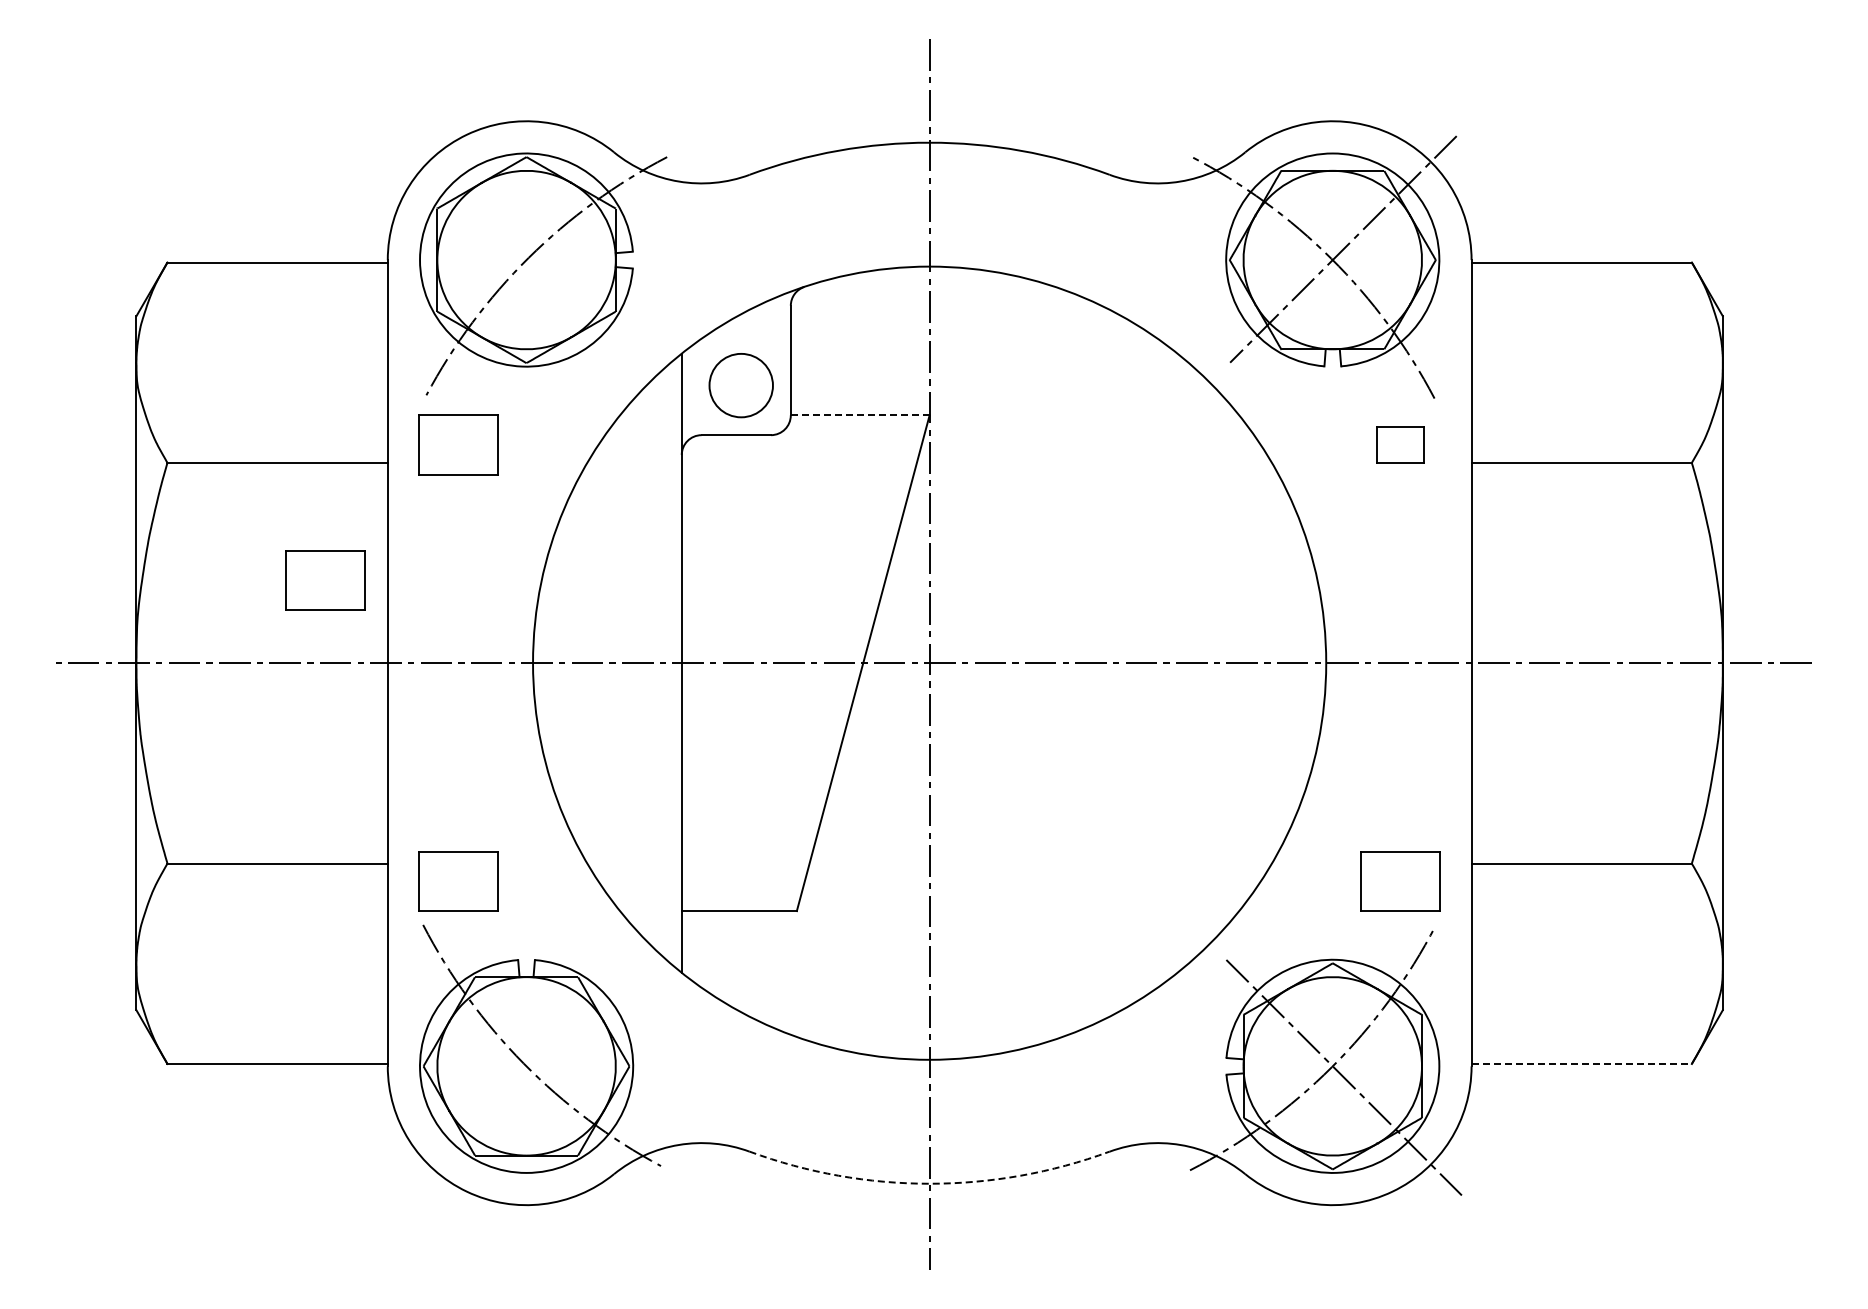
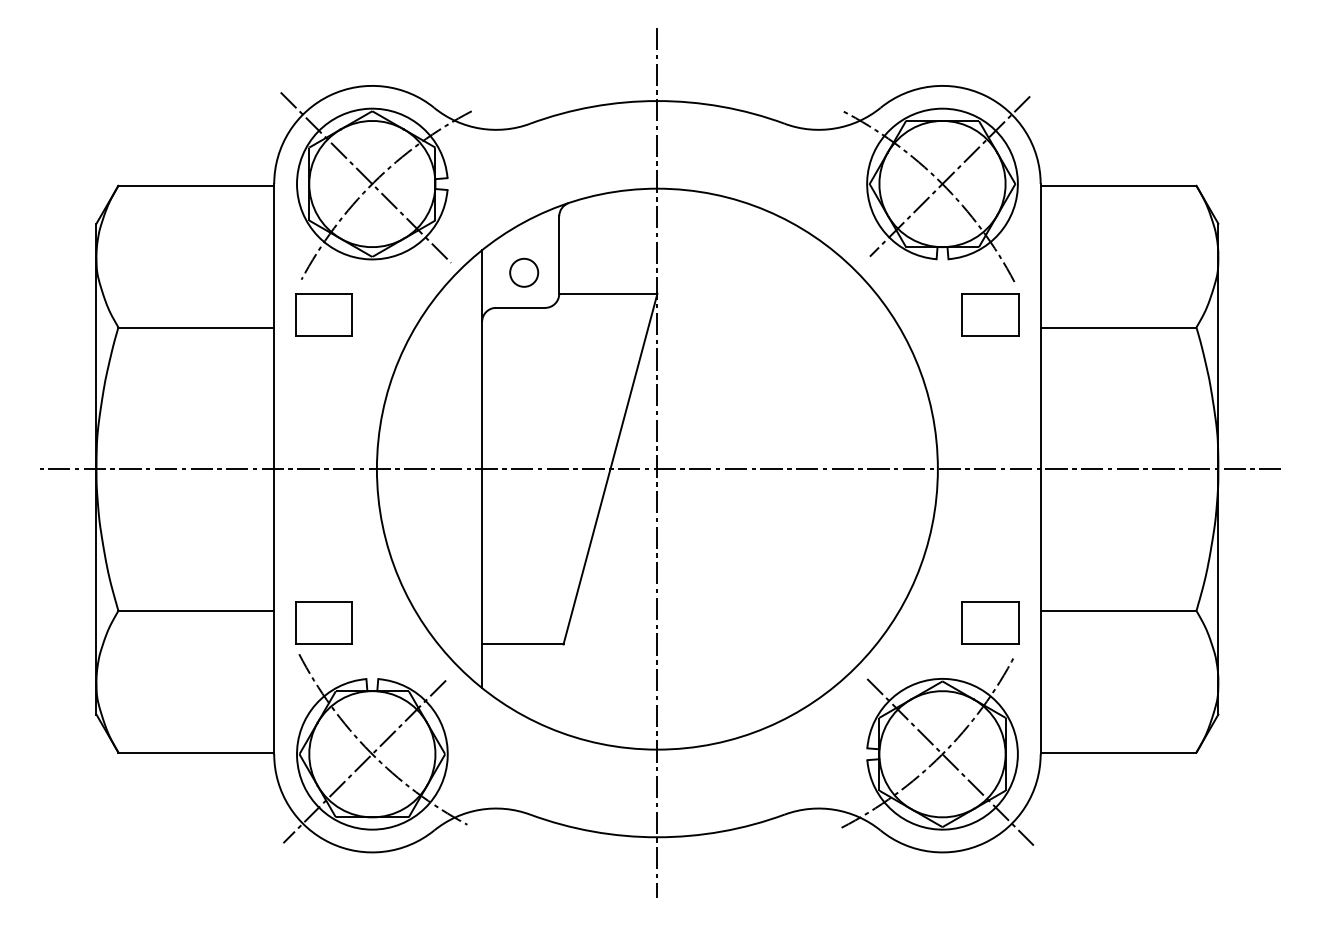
line: (517, 250) -> (365, 177), added
circle: (741, 385) -> (524, 272), size x0.62
line: (859, 415) -> (607, 293), dashed -> solid
part: (1400, 444) -> (990, 314), size x1.67
part: (325, 580) -> (230, 410), removed
line: (1582, 1063) -> (1119, 752), dashed -> solid
line: (515, 1077) -> (364, 762), added
arc: (929, 1183) -> (657, 837), dashed -> solid

